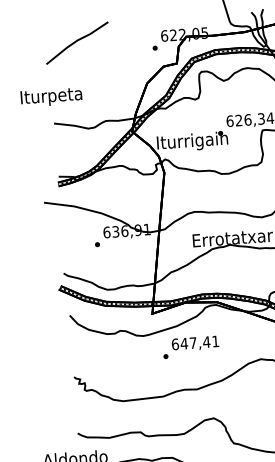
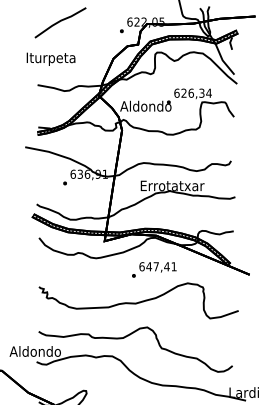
text: (50, 96) -> (50, 58), moved
text: (192, 141) -> (146, 107), Iturrigain -> Aldondo
text: (191, 346) -> (154, 269), moved

